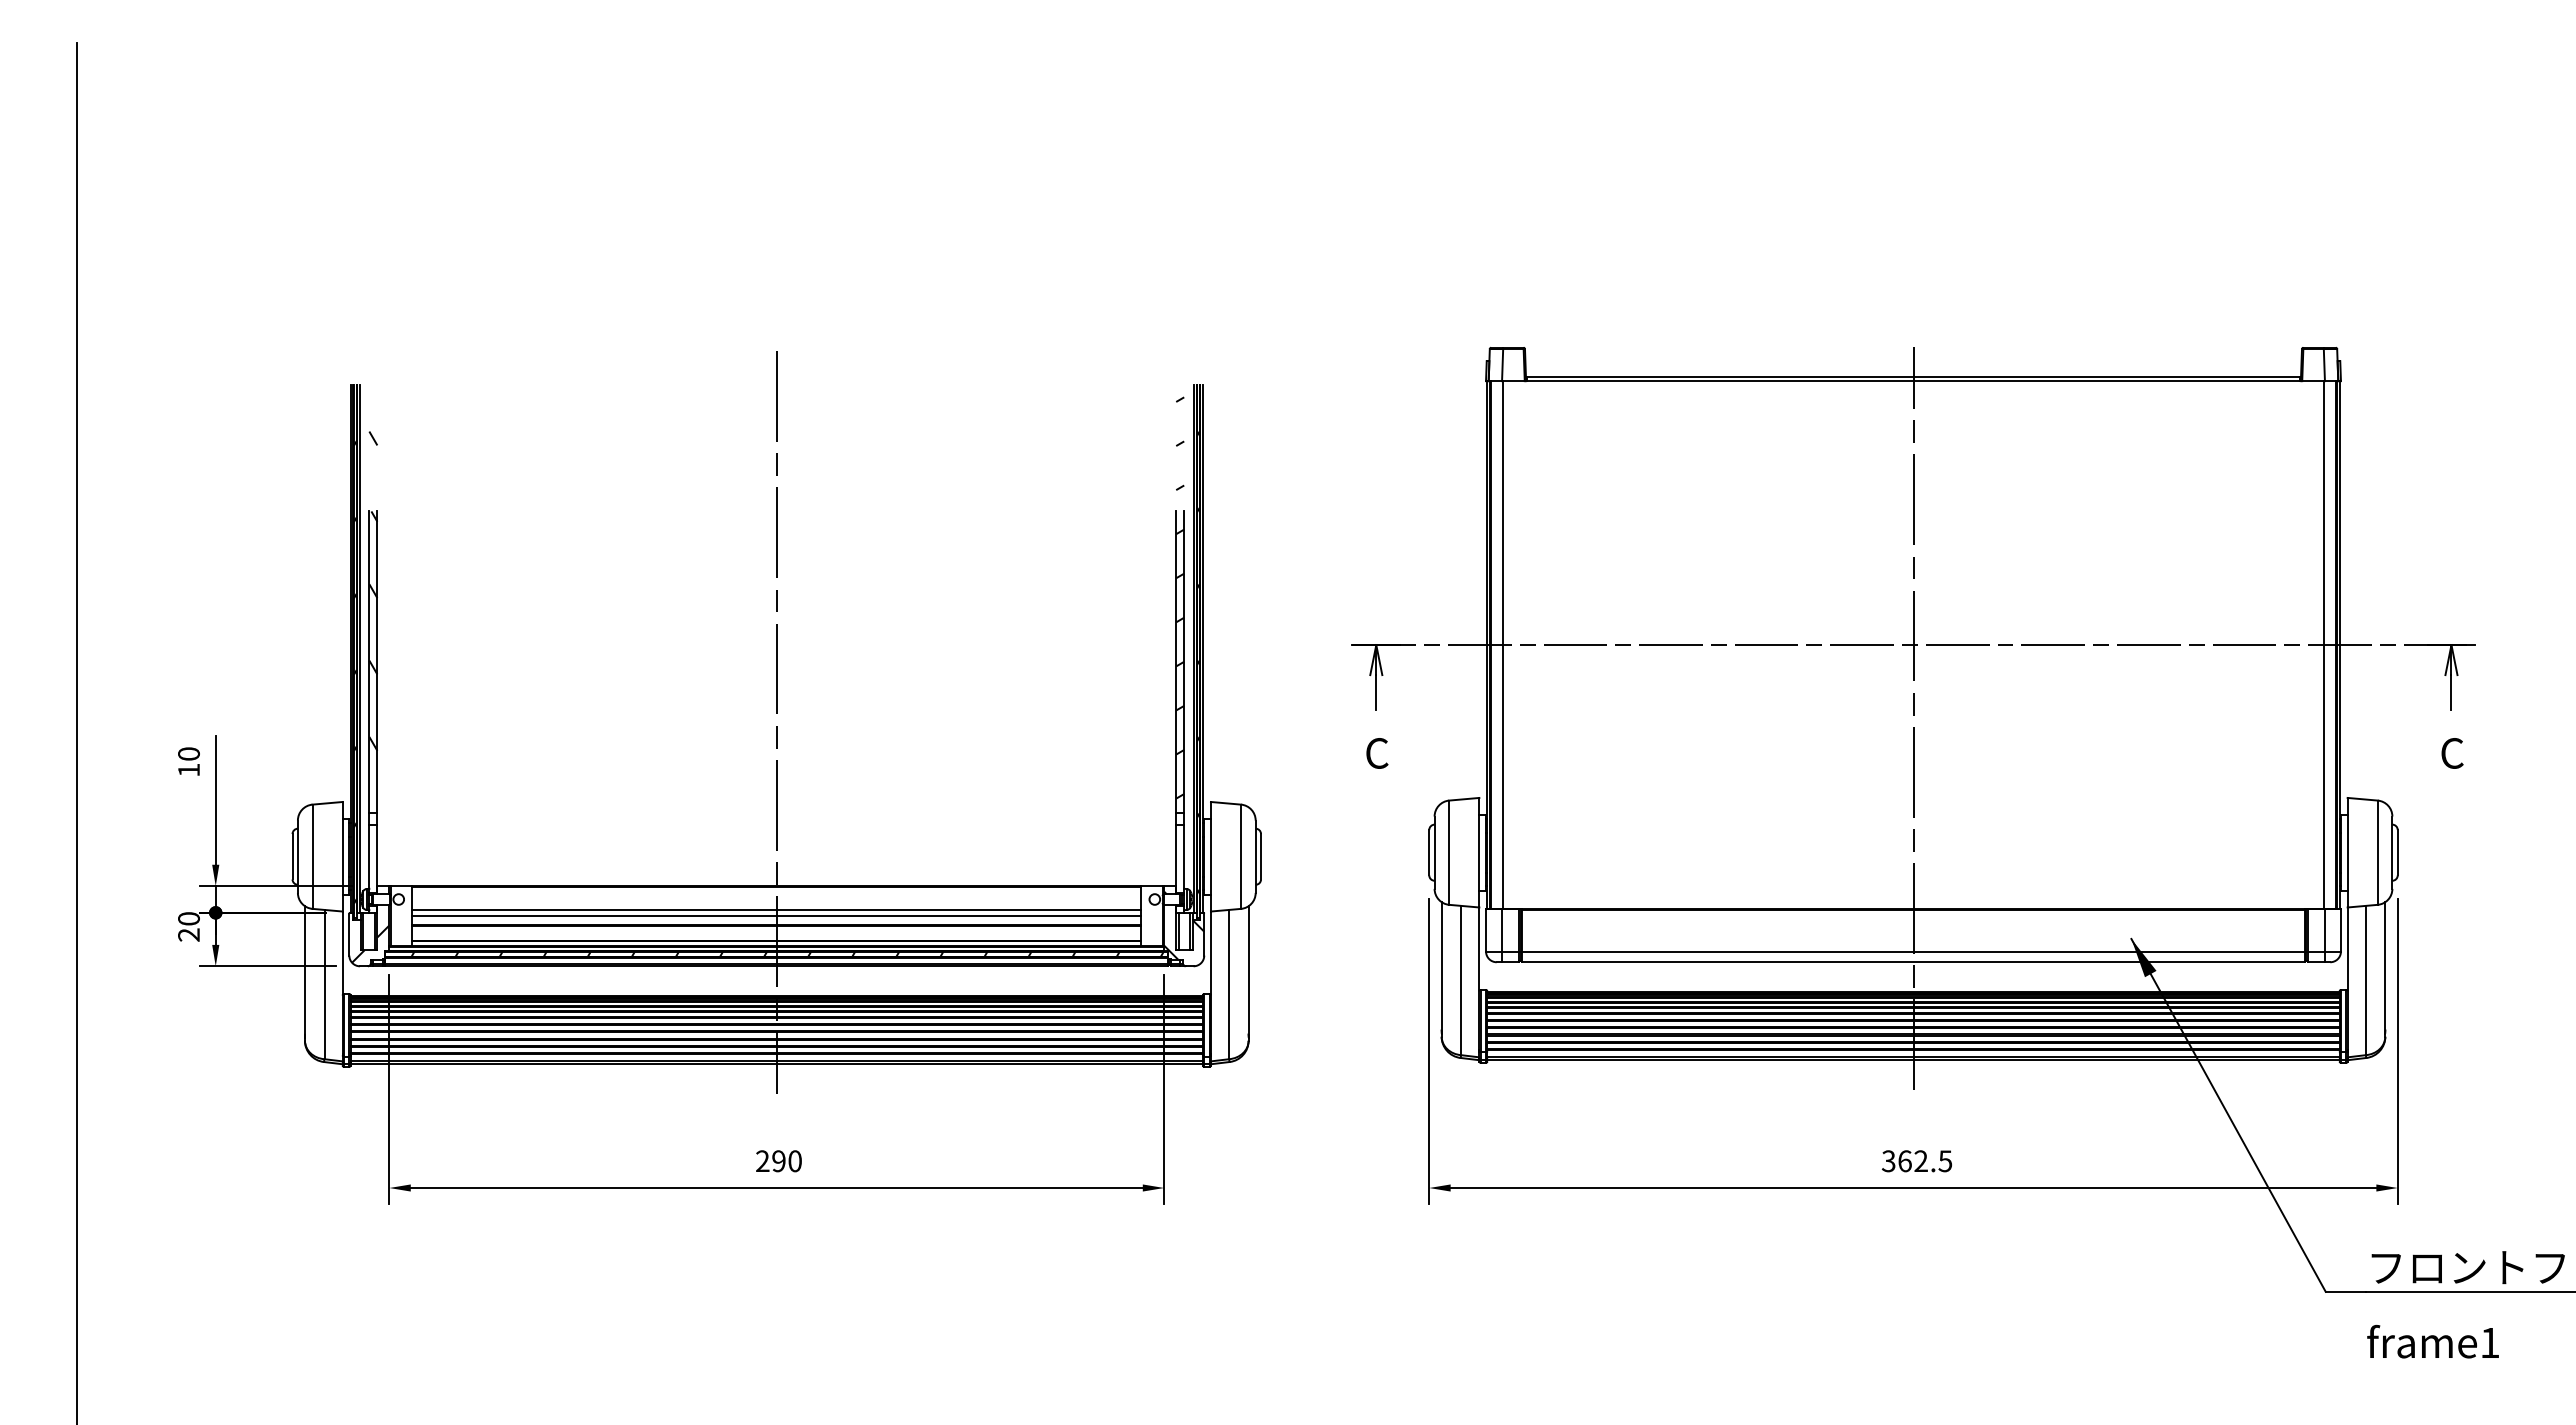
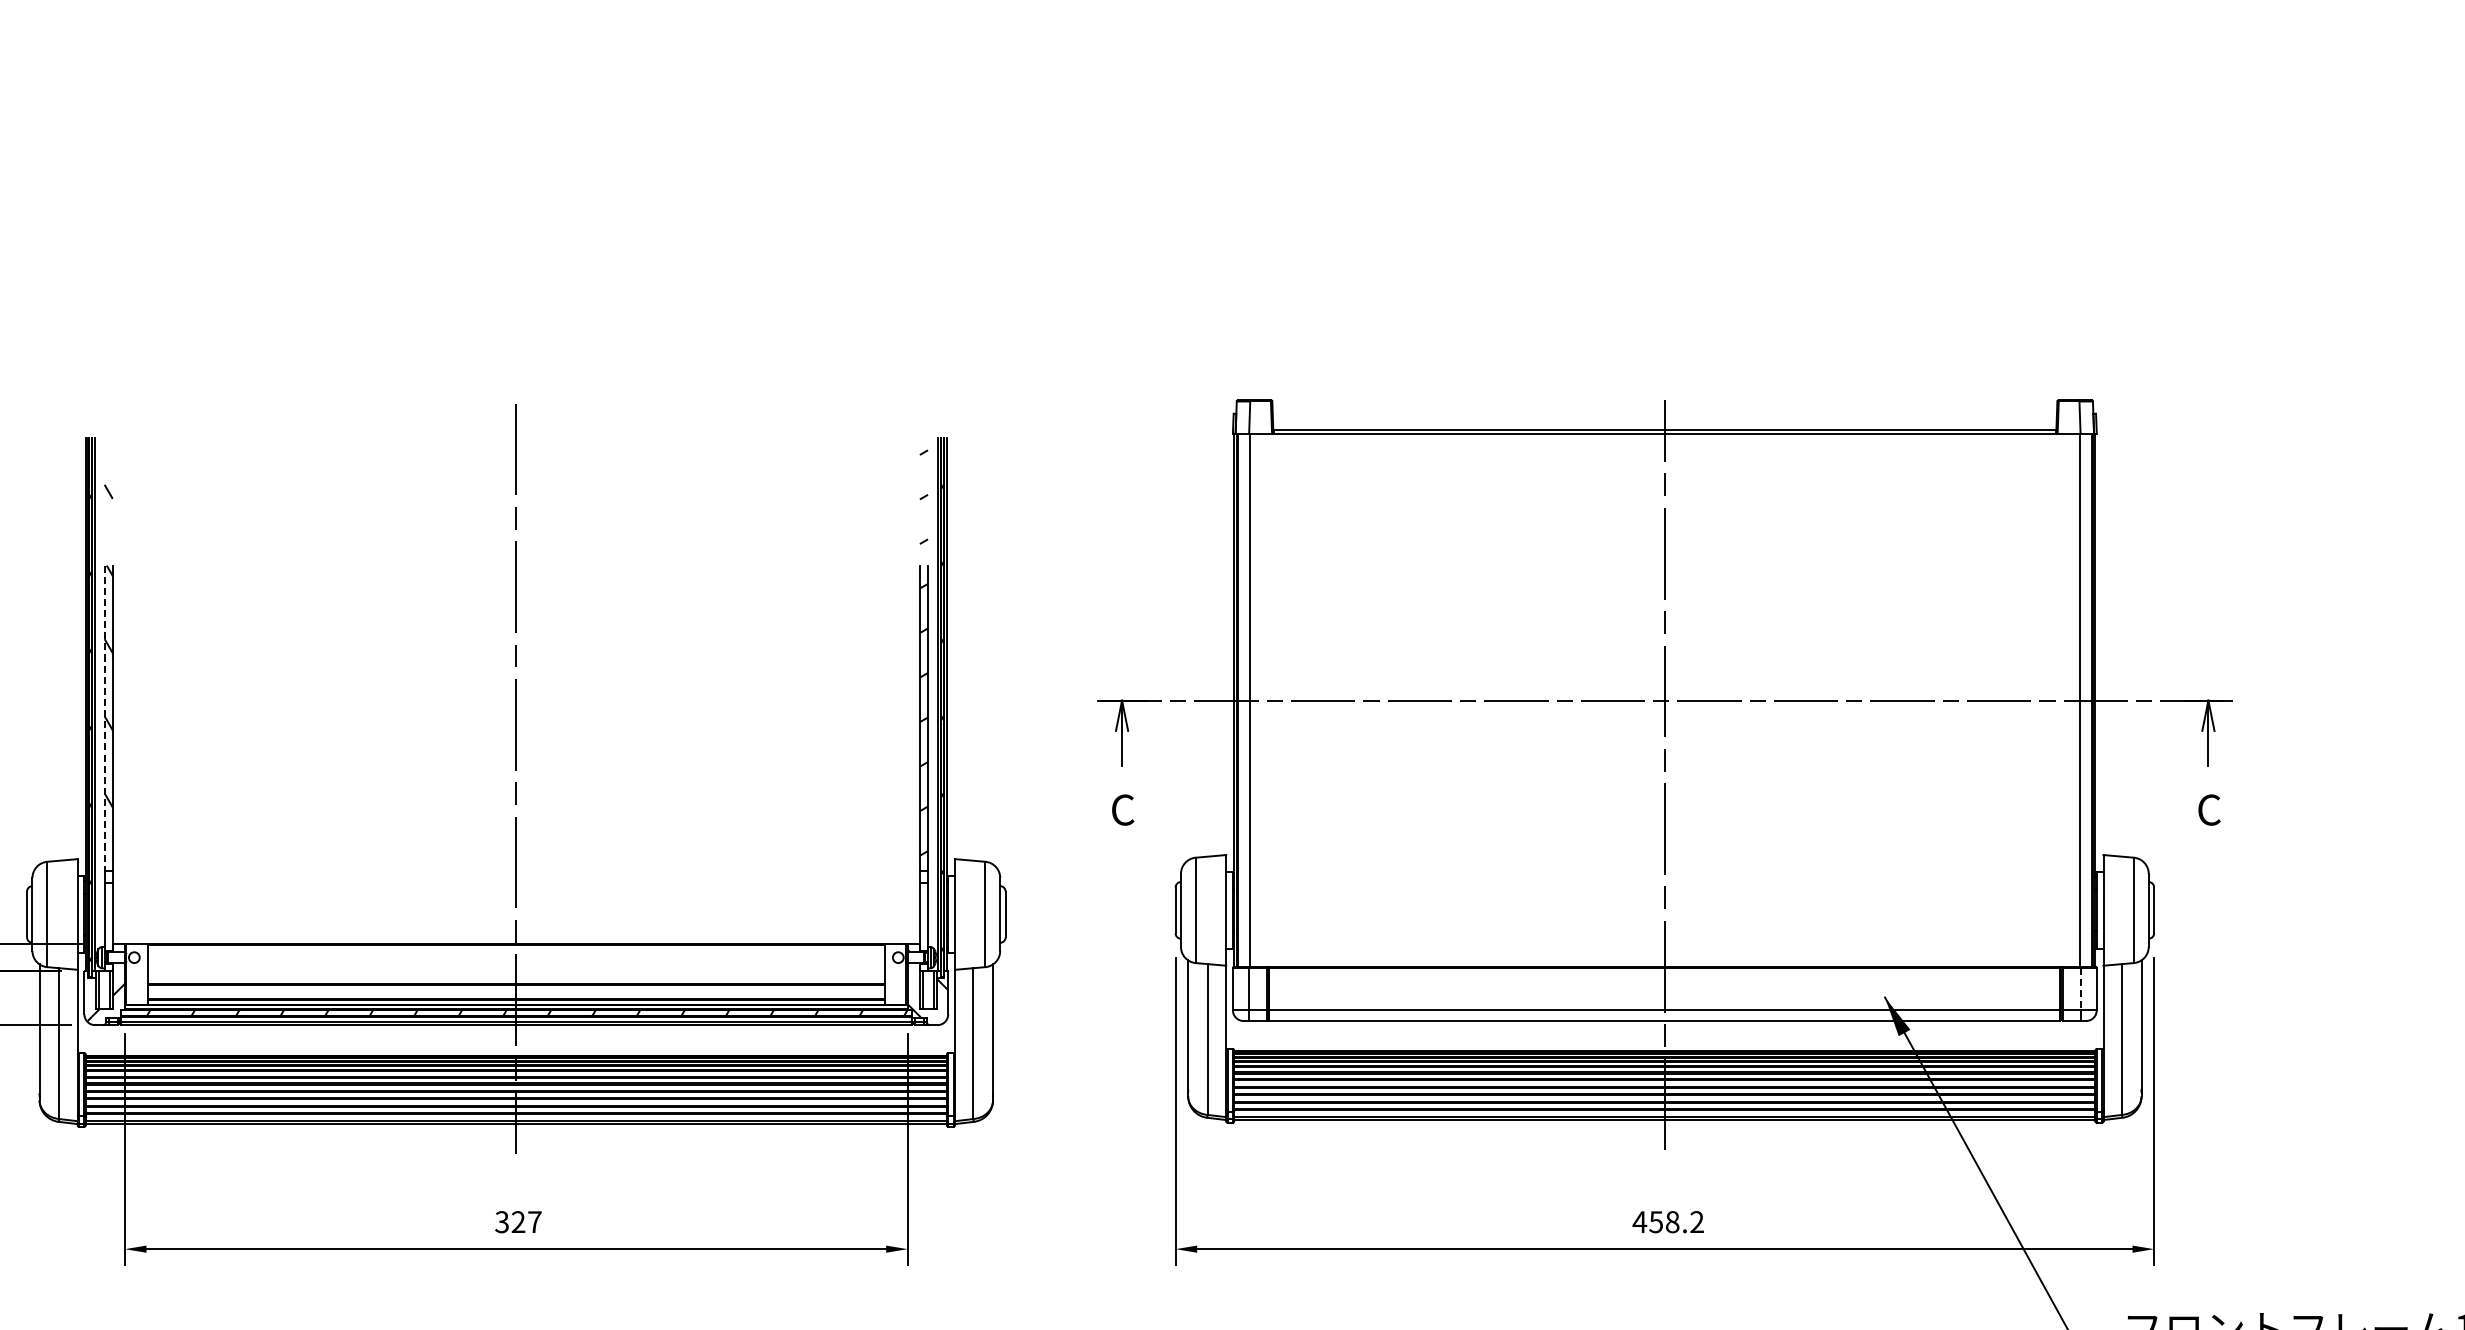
line: (369, 662) -> (104, 718), solid -> dashed
line: (776, 910) -> (516, 968), removed
line: (776, 915) -> (516, 973), removed
line: (2324, 931) -> (2080, 989), solid -> dashed
text: (778, 1161) -> (518, 1222), 290 -> 327
text: (1916, 1161) -> (1667, 1222), 362.5 -> 458.2

